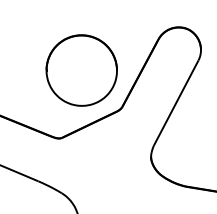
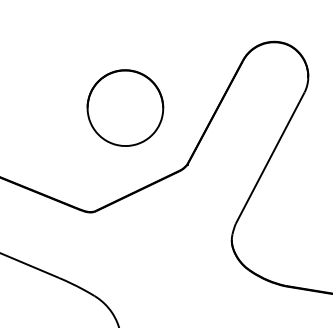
part: (81, 70) -> (125, 108), size x0.7

